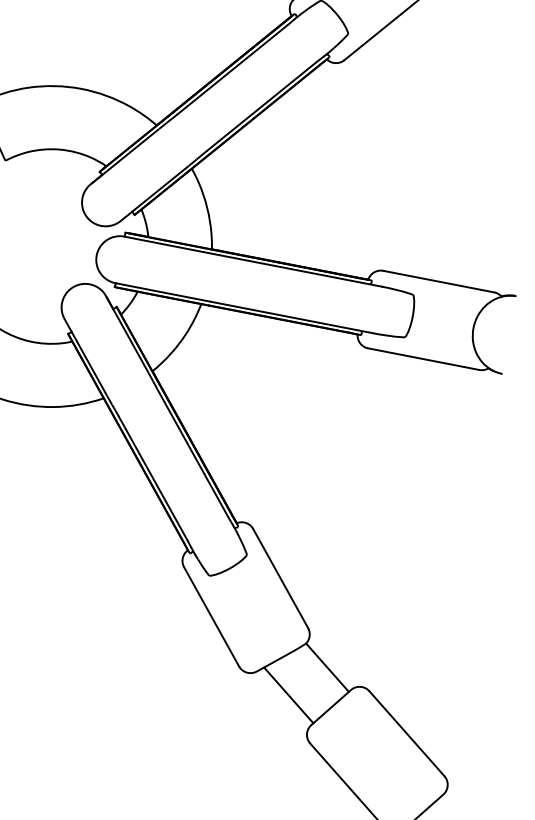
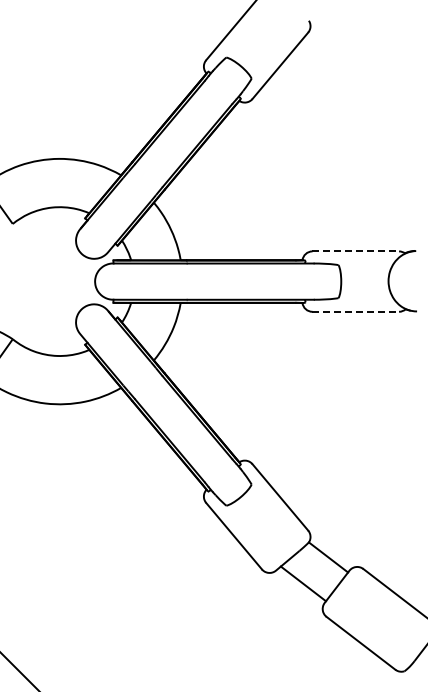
line: (439, 281) -> (356, 251), solid -> dashed
line: (424, 358) -> (356, 311), solid -> dashed

